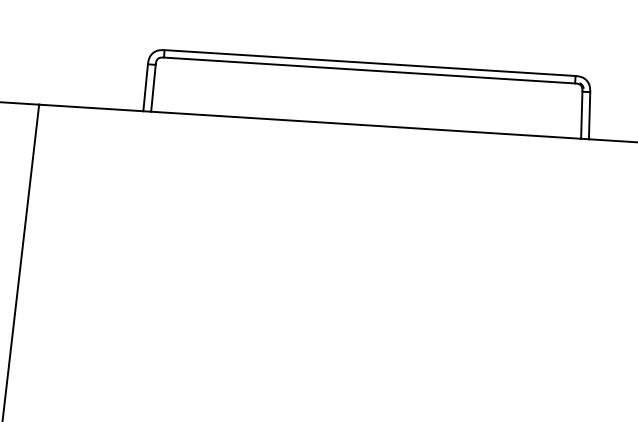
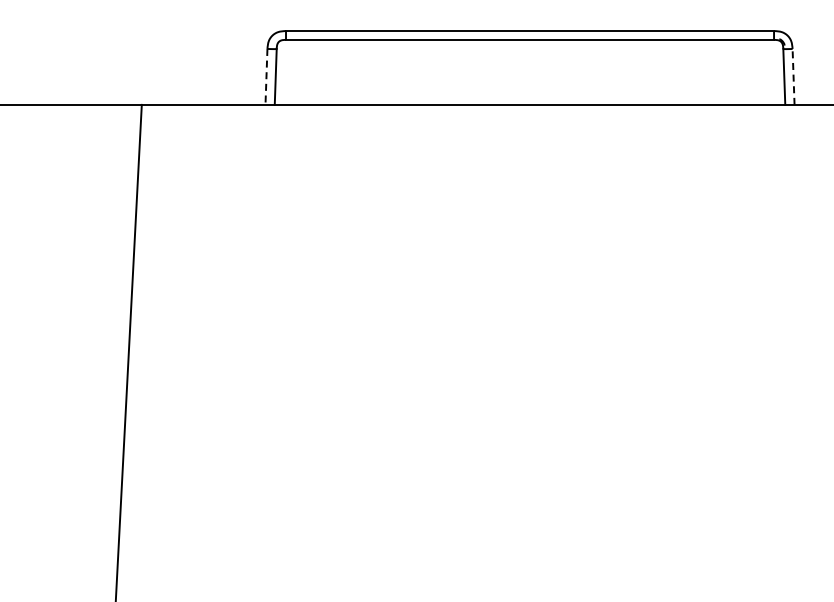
line: (145, 87) -> (266, 76), solid -> dashed
line: (589, 115) -> (793, 76), solid -> dashed

